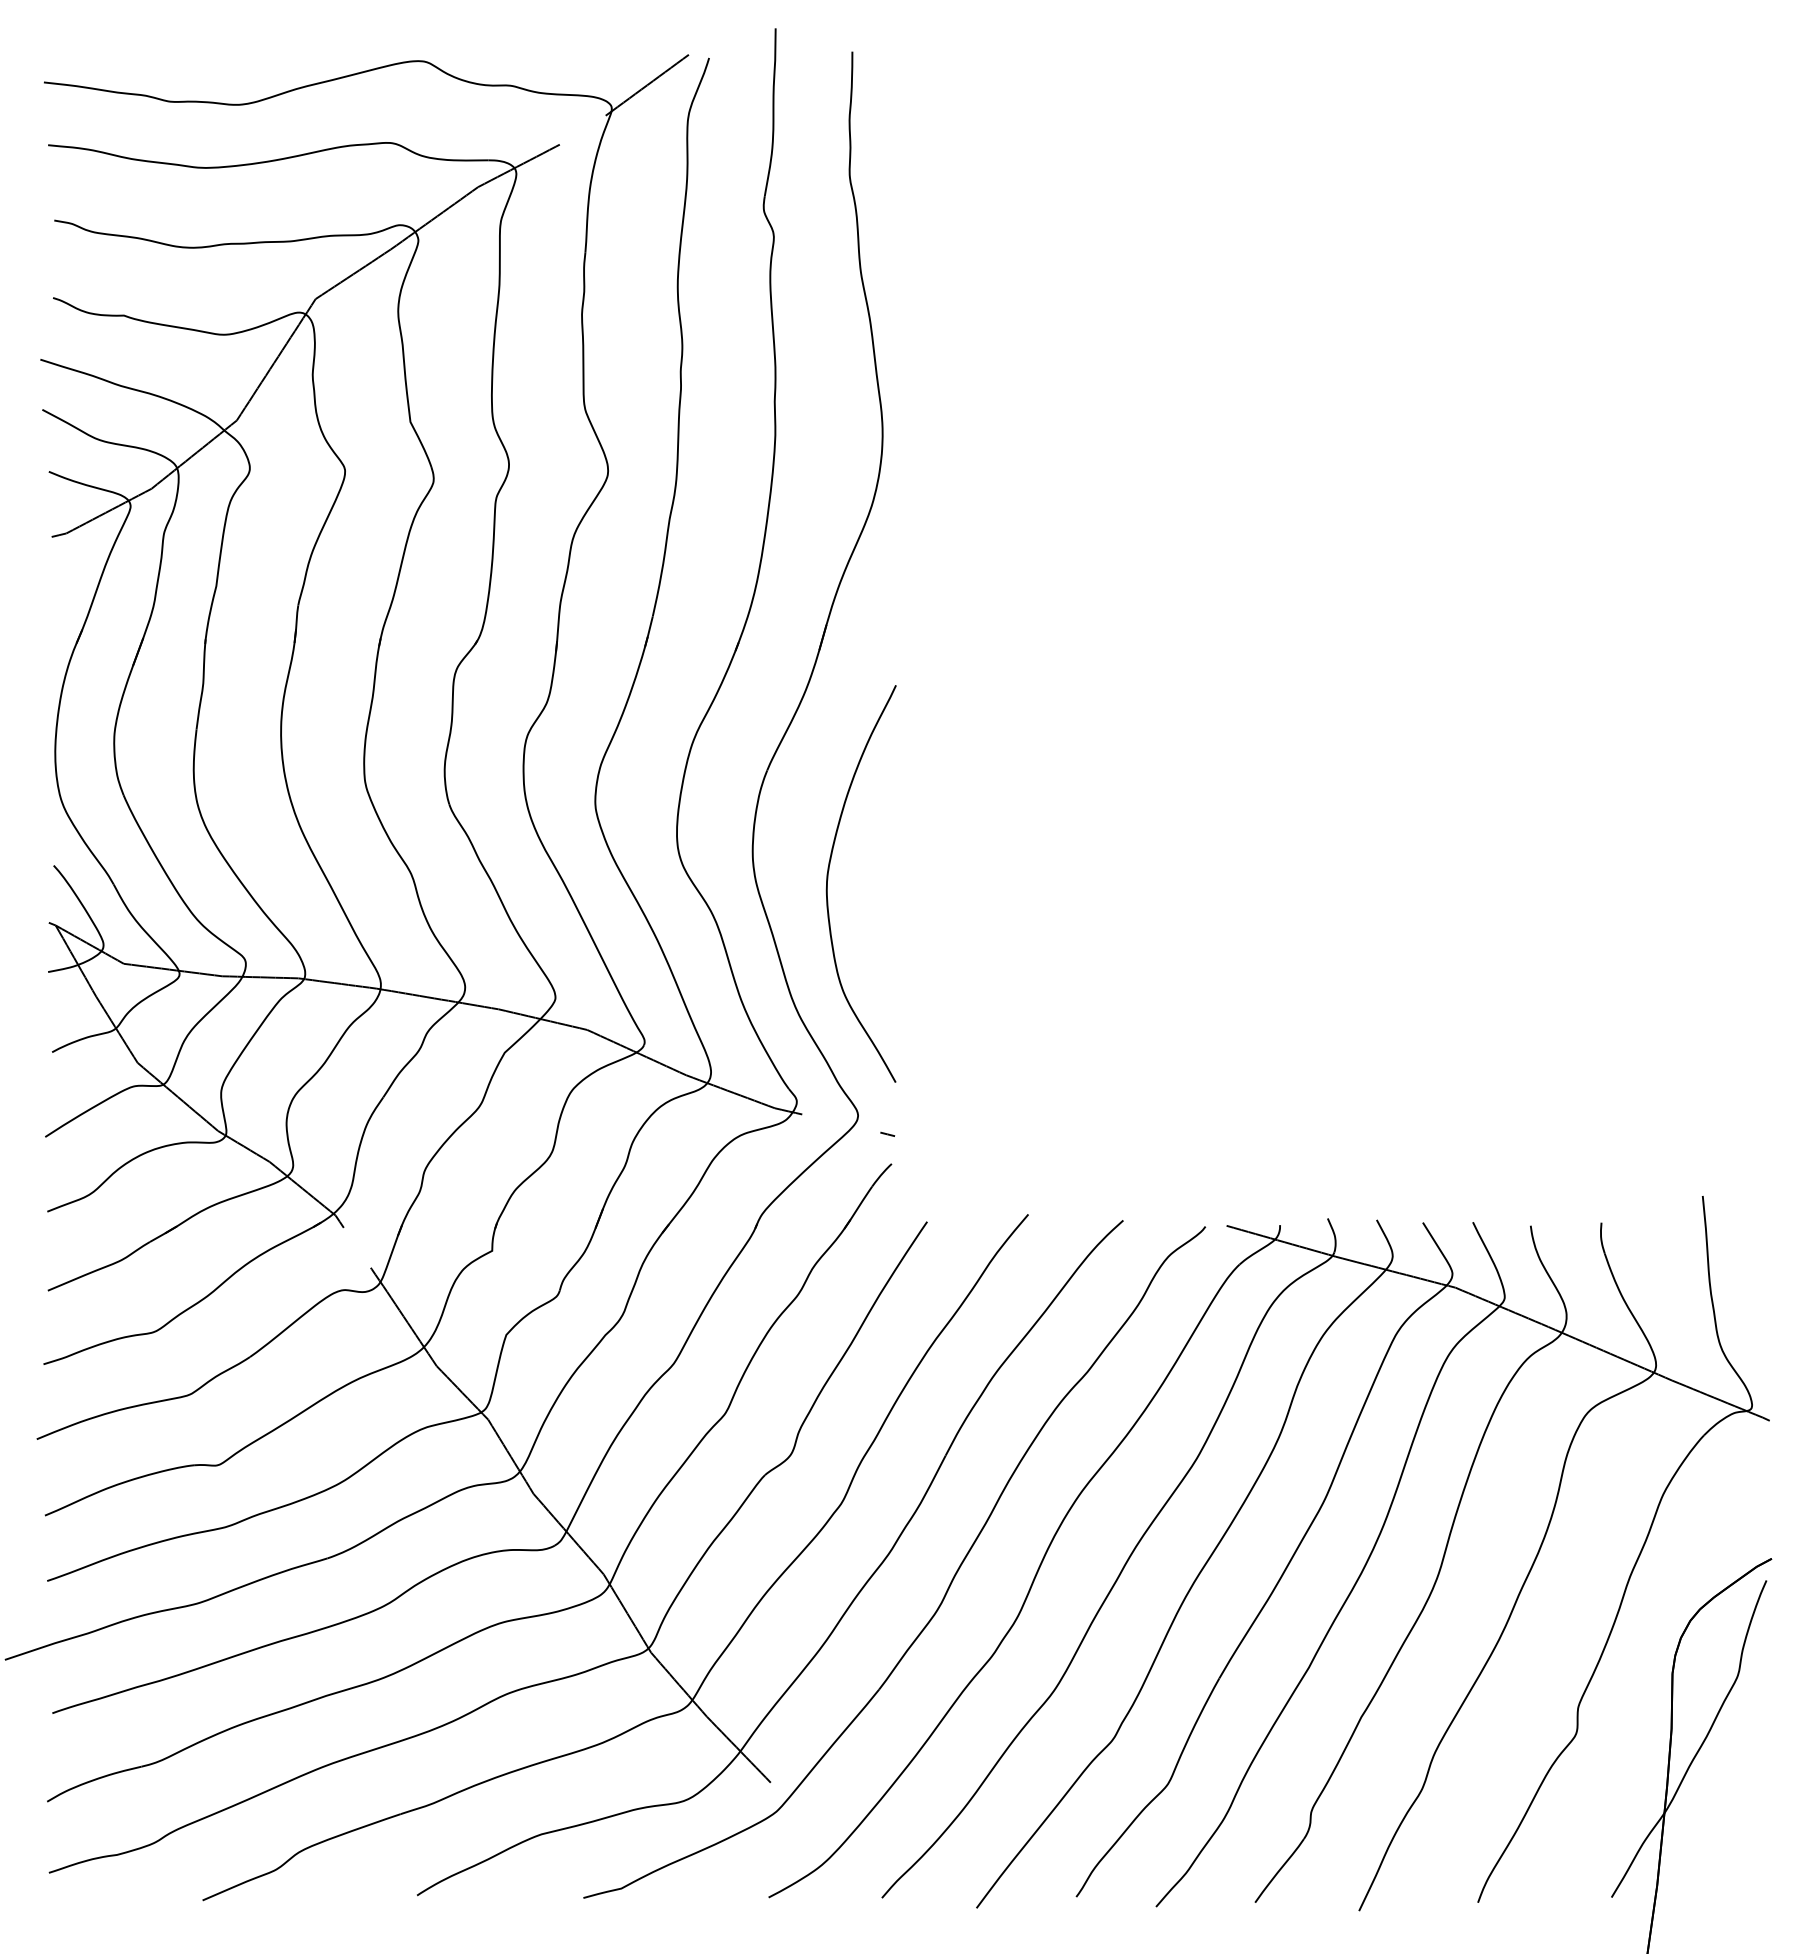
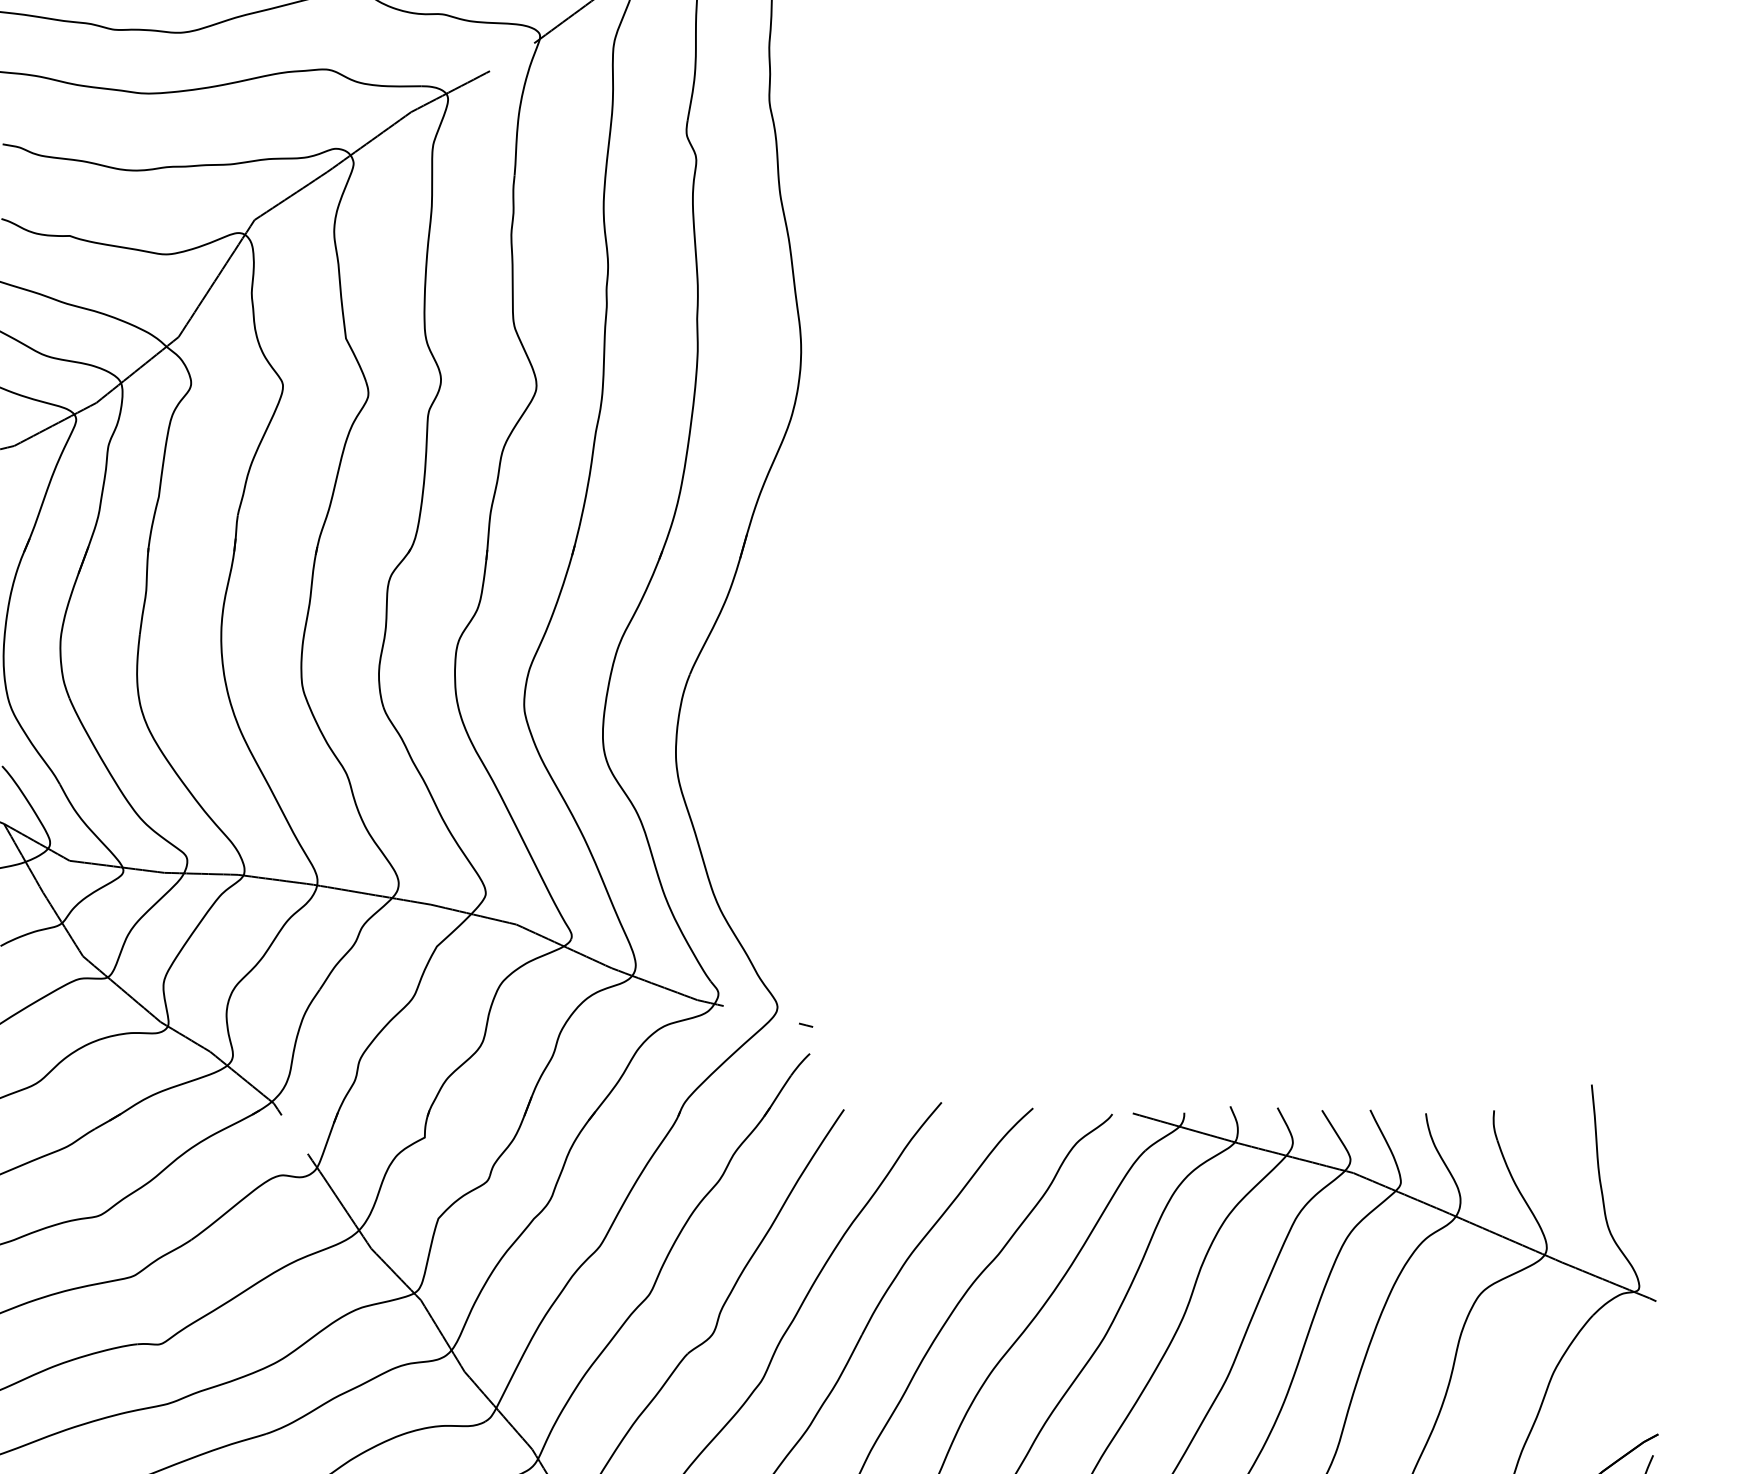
curve: (828, 879) -> (748, 779), removed

